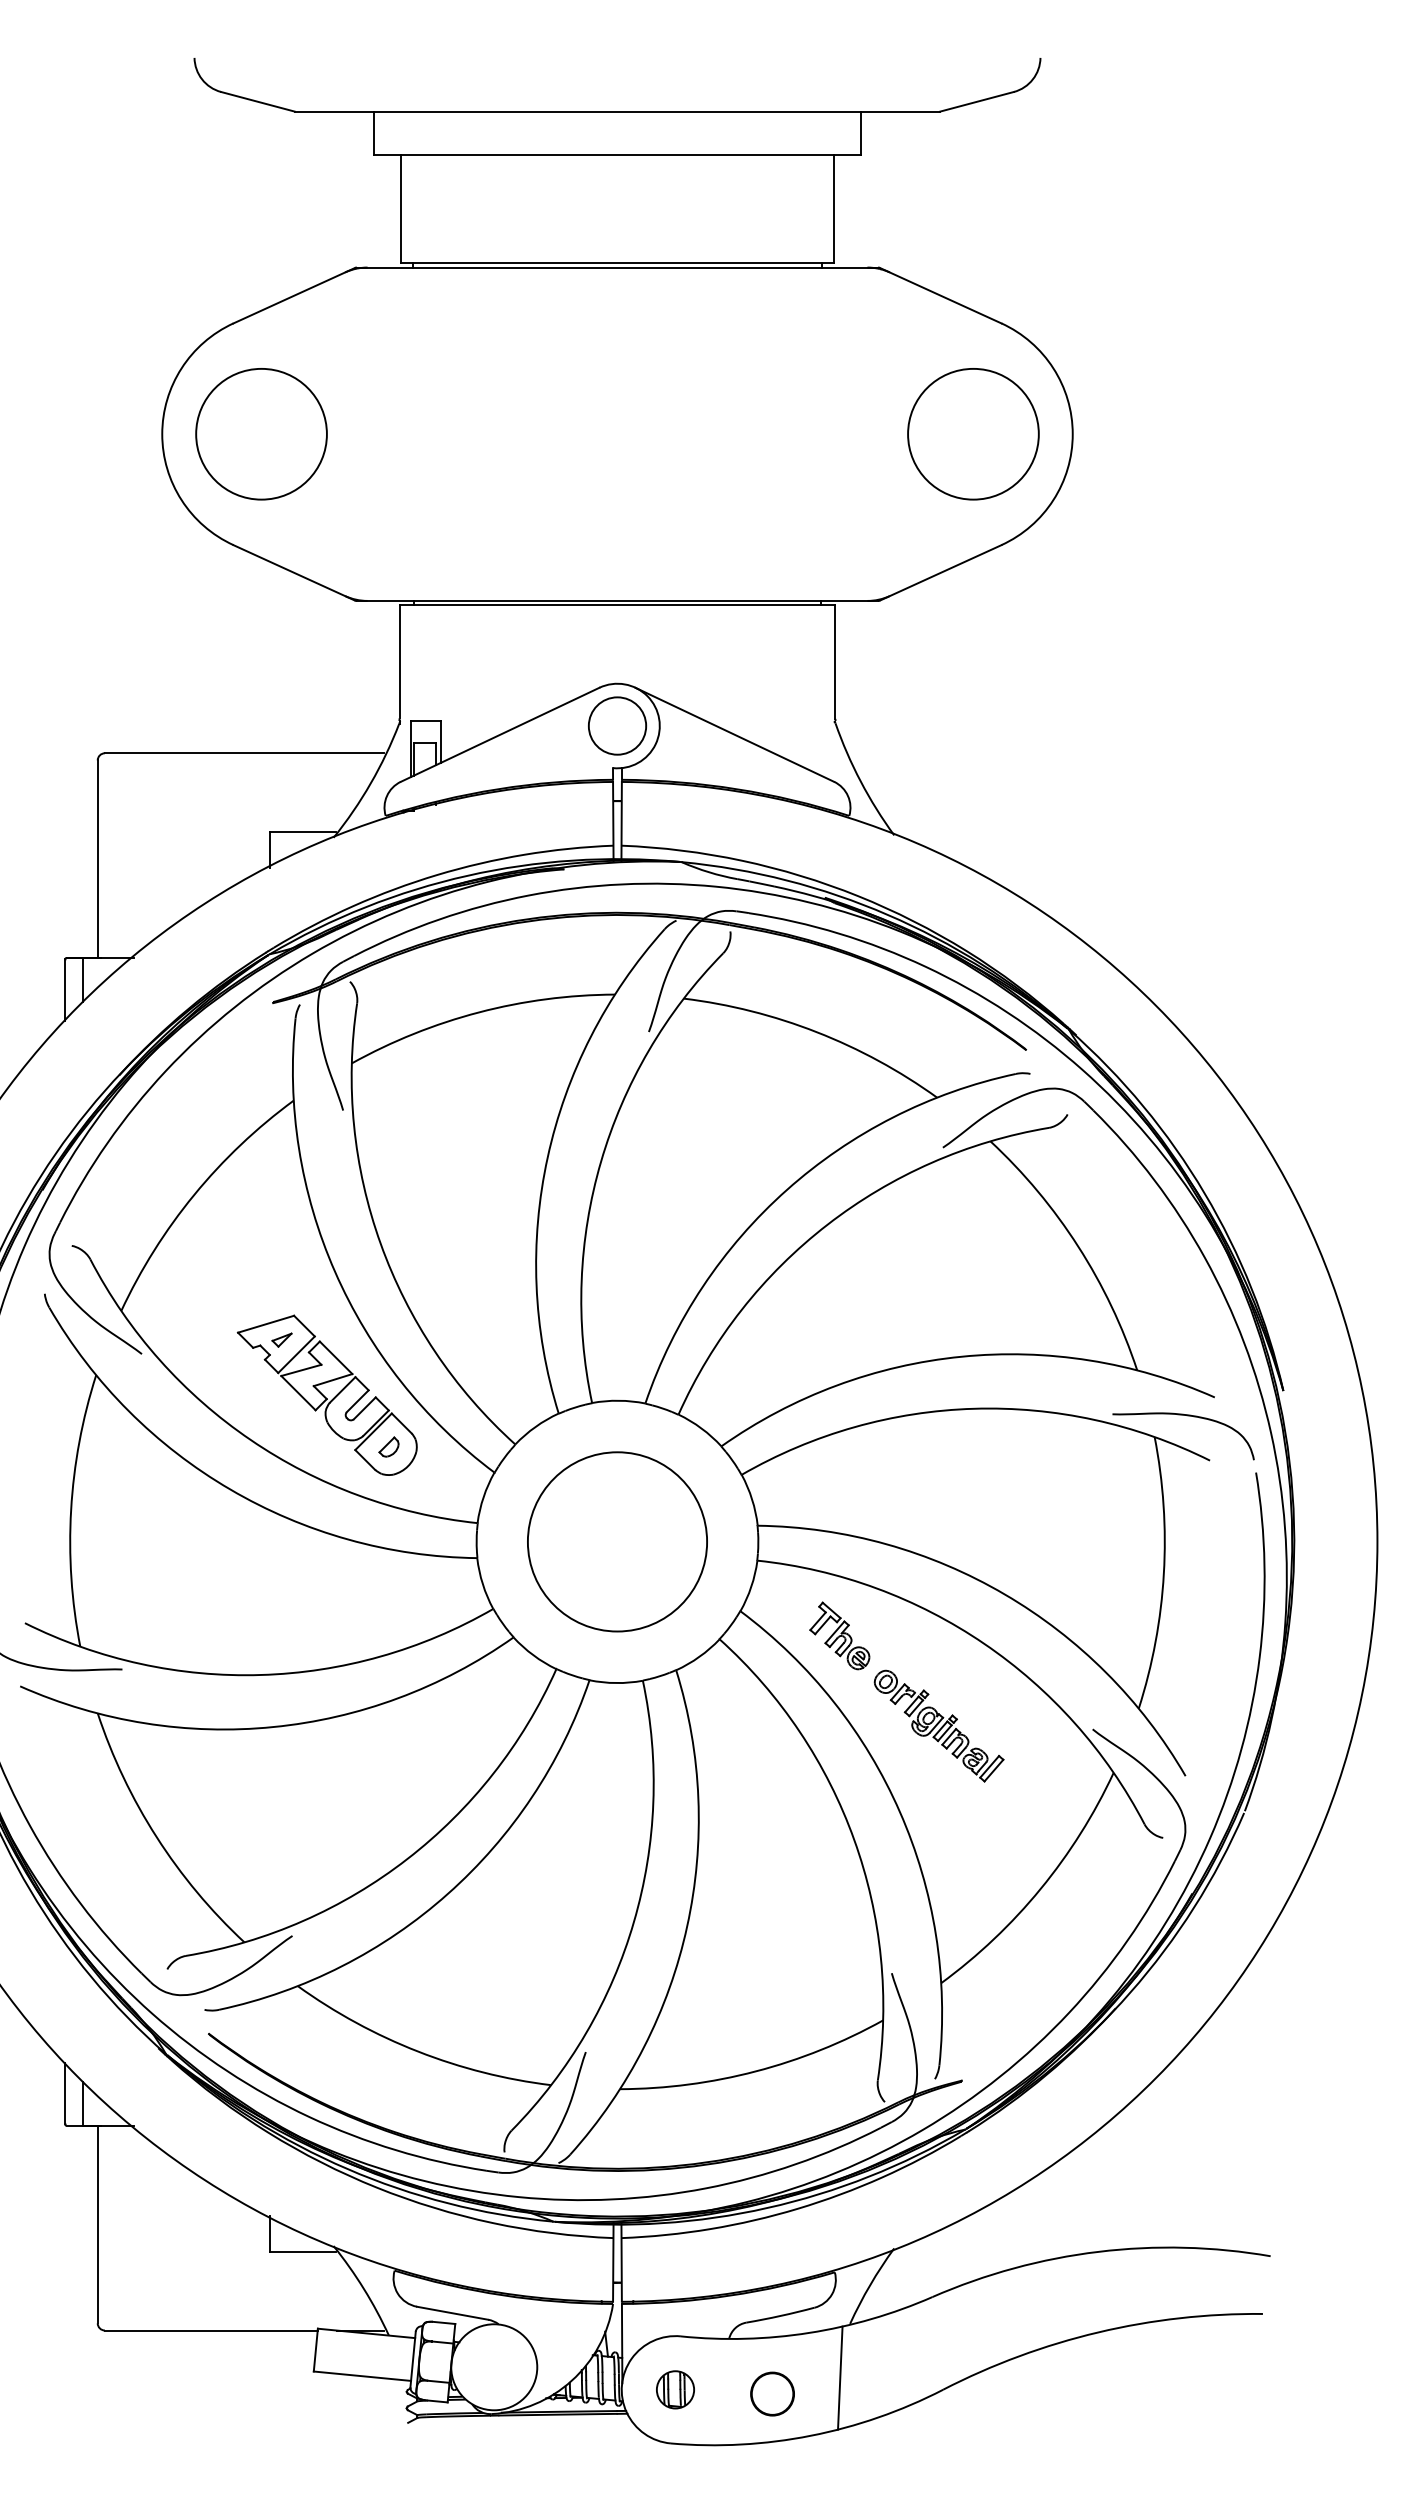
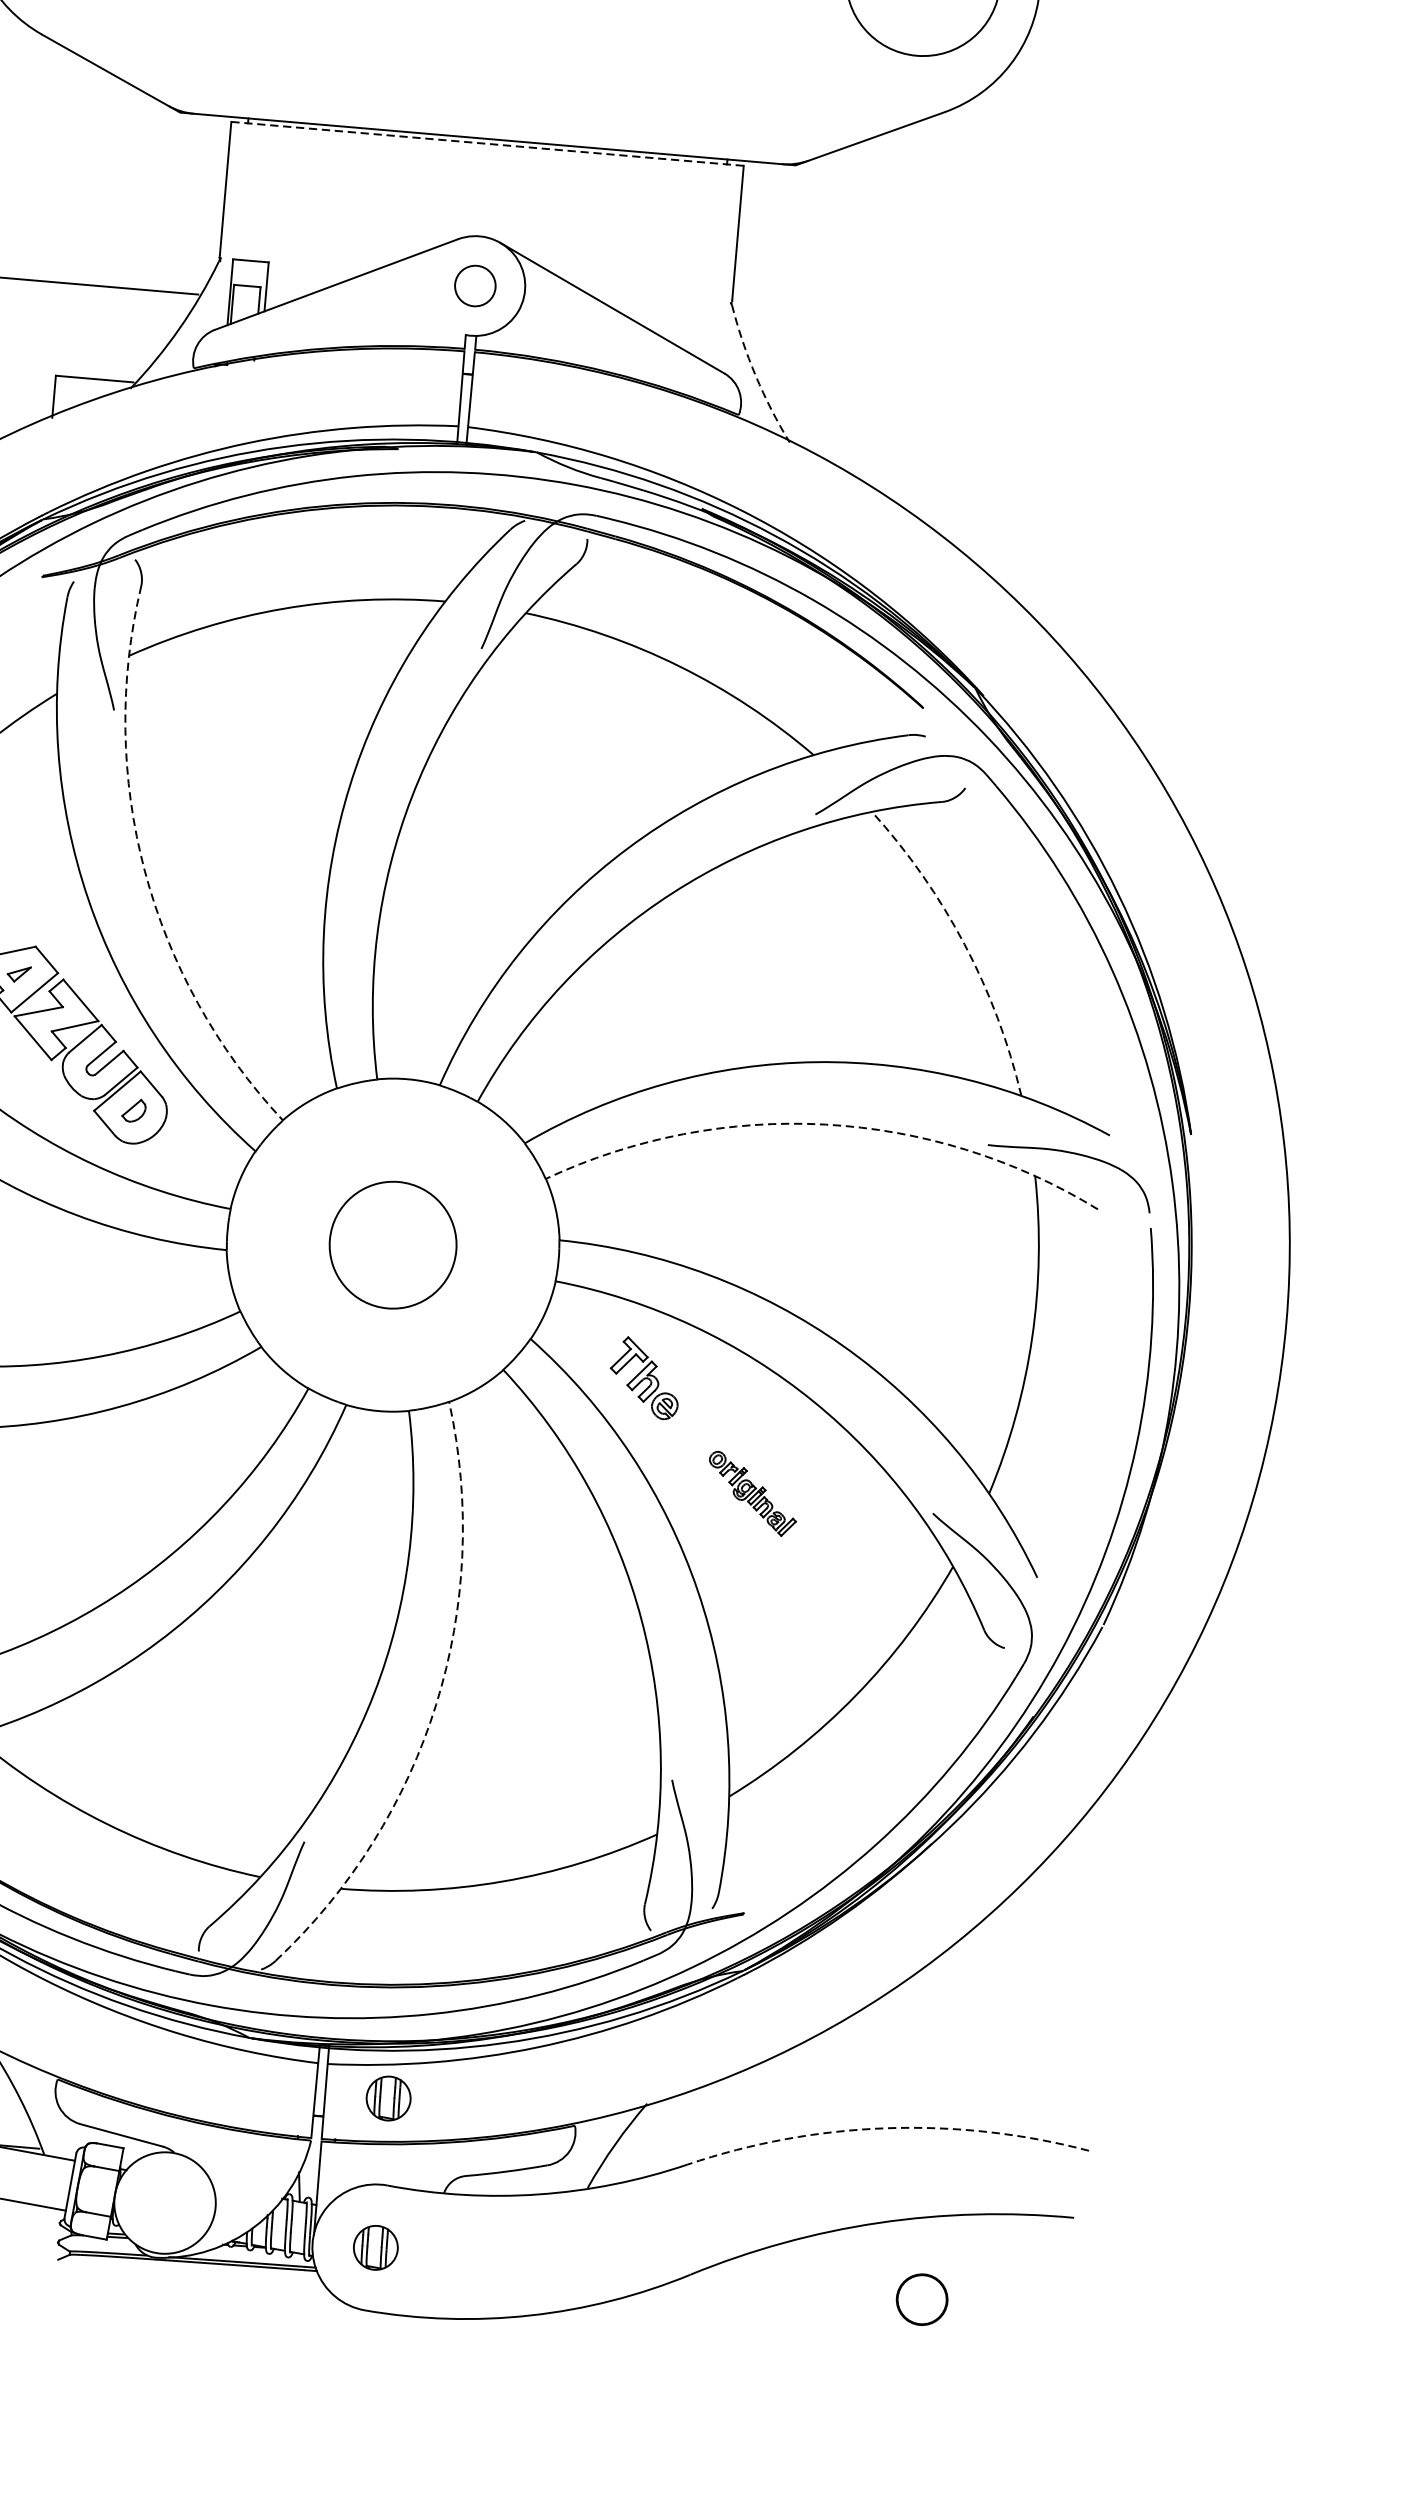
line: (617, 605) -> (487, 144), solid -> dashed
circle: (617, 725) -> (475, 285), size x0.6
arc: (860, 781) -> (755, 375), solid -> dashed
arc: (380, 1243) -> (144, 870), solid -> dashed
arc: (1078, 1246) -> (964, 944), solid -> dashed
arc: (974, 1408) -> (826, 1124), solid -> dashed
circle: (617, 1541) -> (393, 1244), size x0.6
part: (938, 1725) -> (751, 1493), size x0.6
arc: (687, 1926) -> (436, 1704), solid -> dashed
arc: (1098, 2251) -> (887, 2127), solid -> dashed
part: (675, 2262) -> (388, 2098), added
line: (840, 2377) -> (571, 2249), removed
circle: (772, 2393) -> (922, 2299), moved

